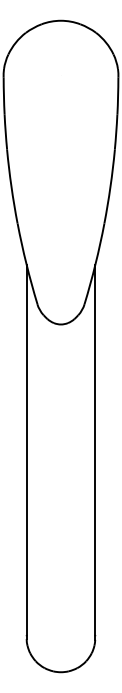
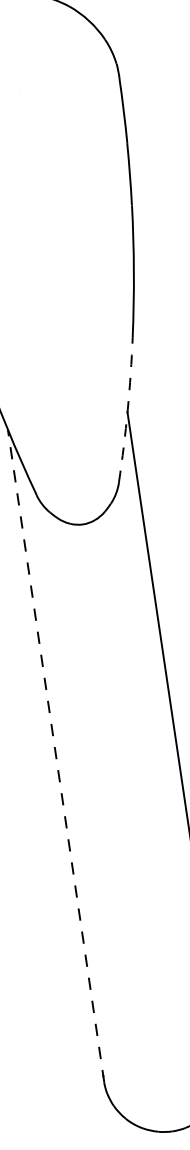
arc: (95, 264) -> (127, 410), solid -> dashed
line: (26, 452) -> (55, 756), solid -> dashed

